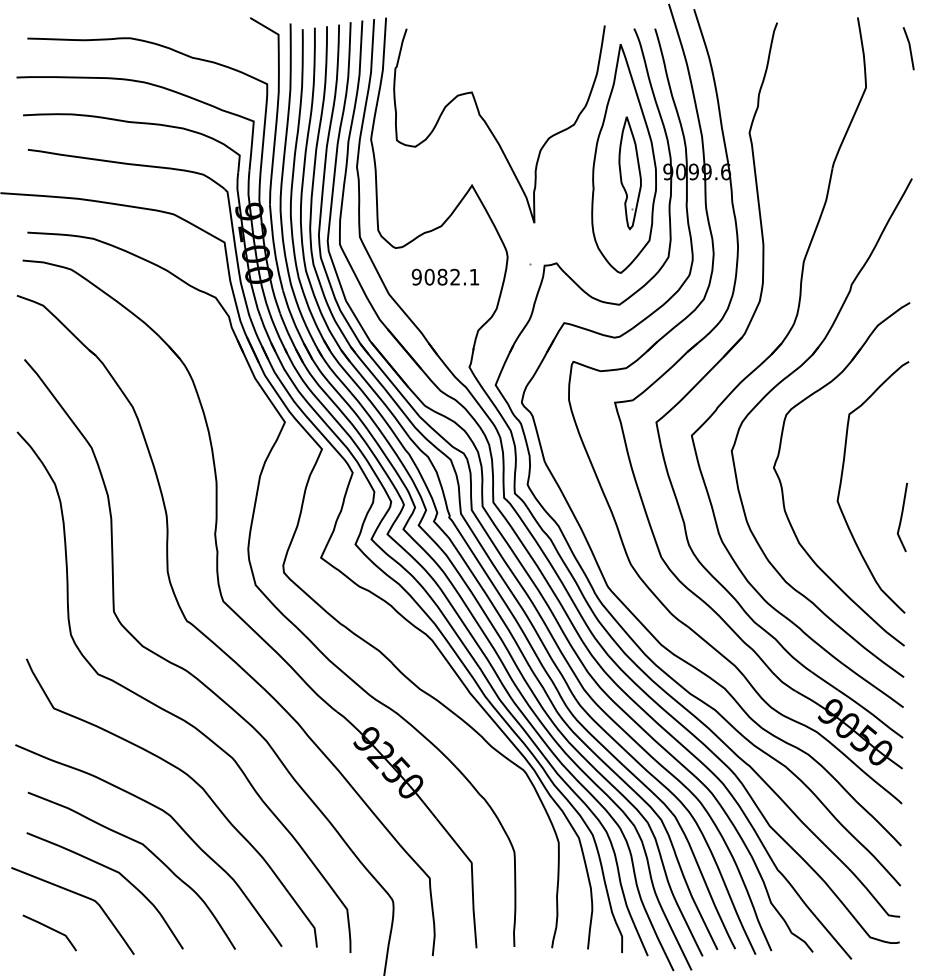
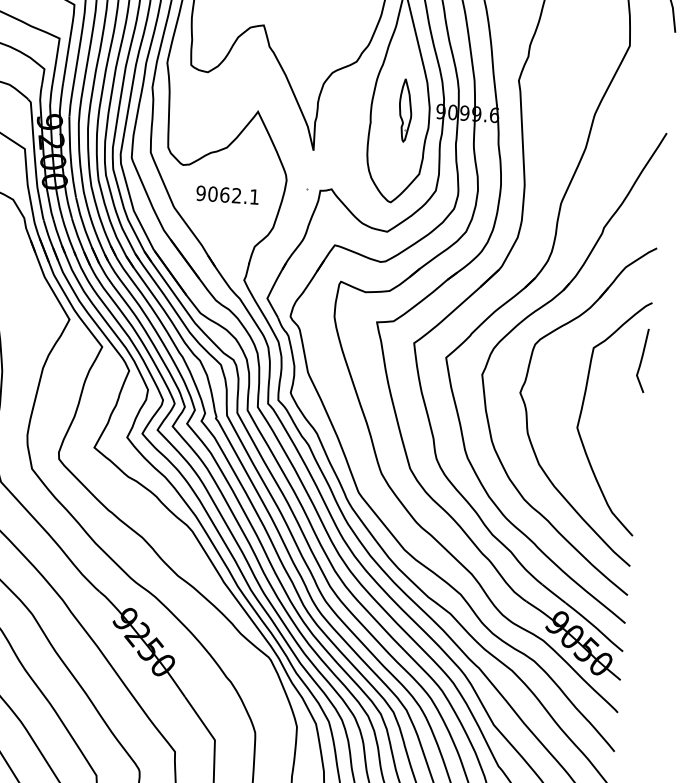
part: (629, 173) -> (404, 110), size x0.6
text: (442, 276) -> (224, 194), 9082.1 -> 9062.1
curve: (901, 517) -> (641, 360), moved

